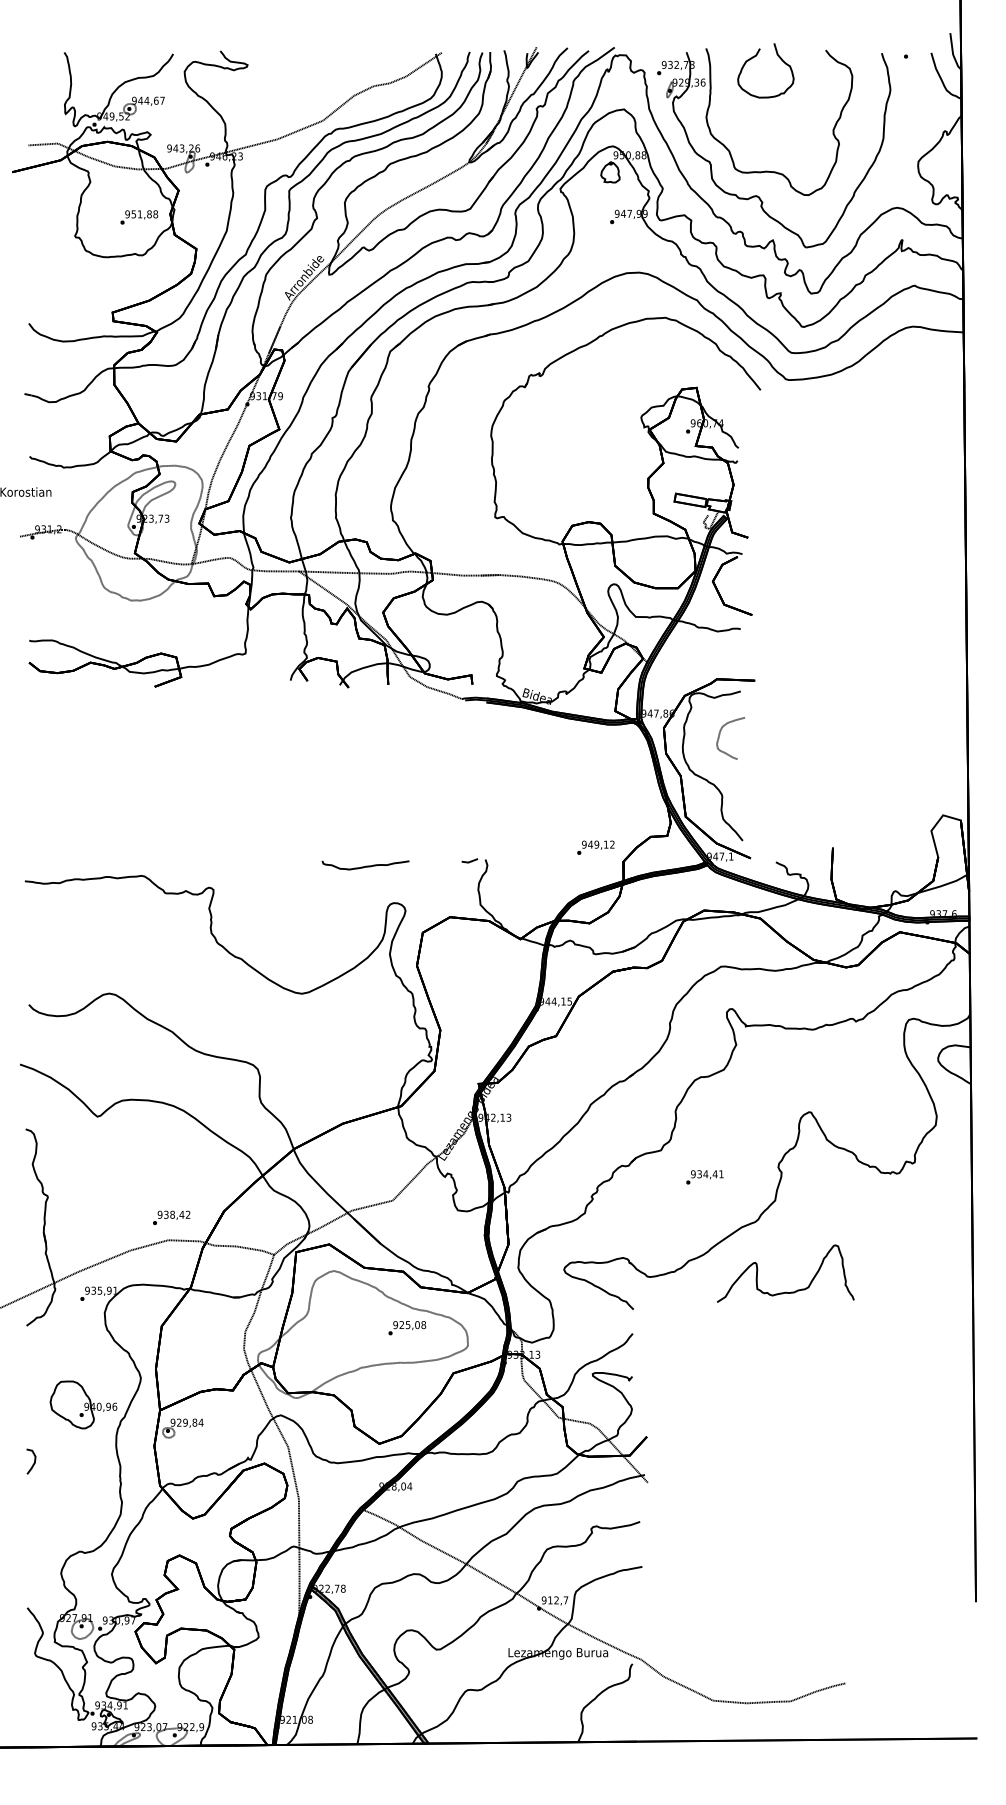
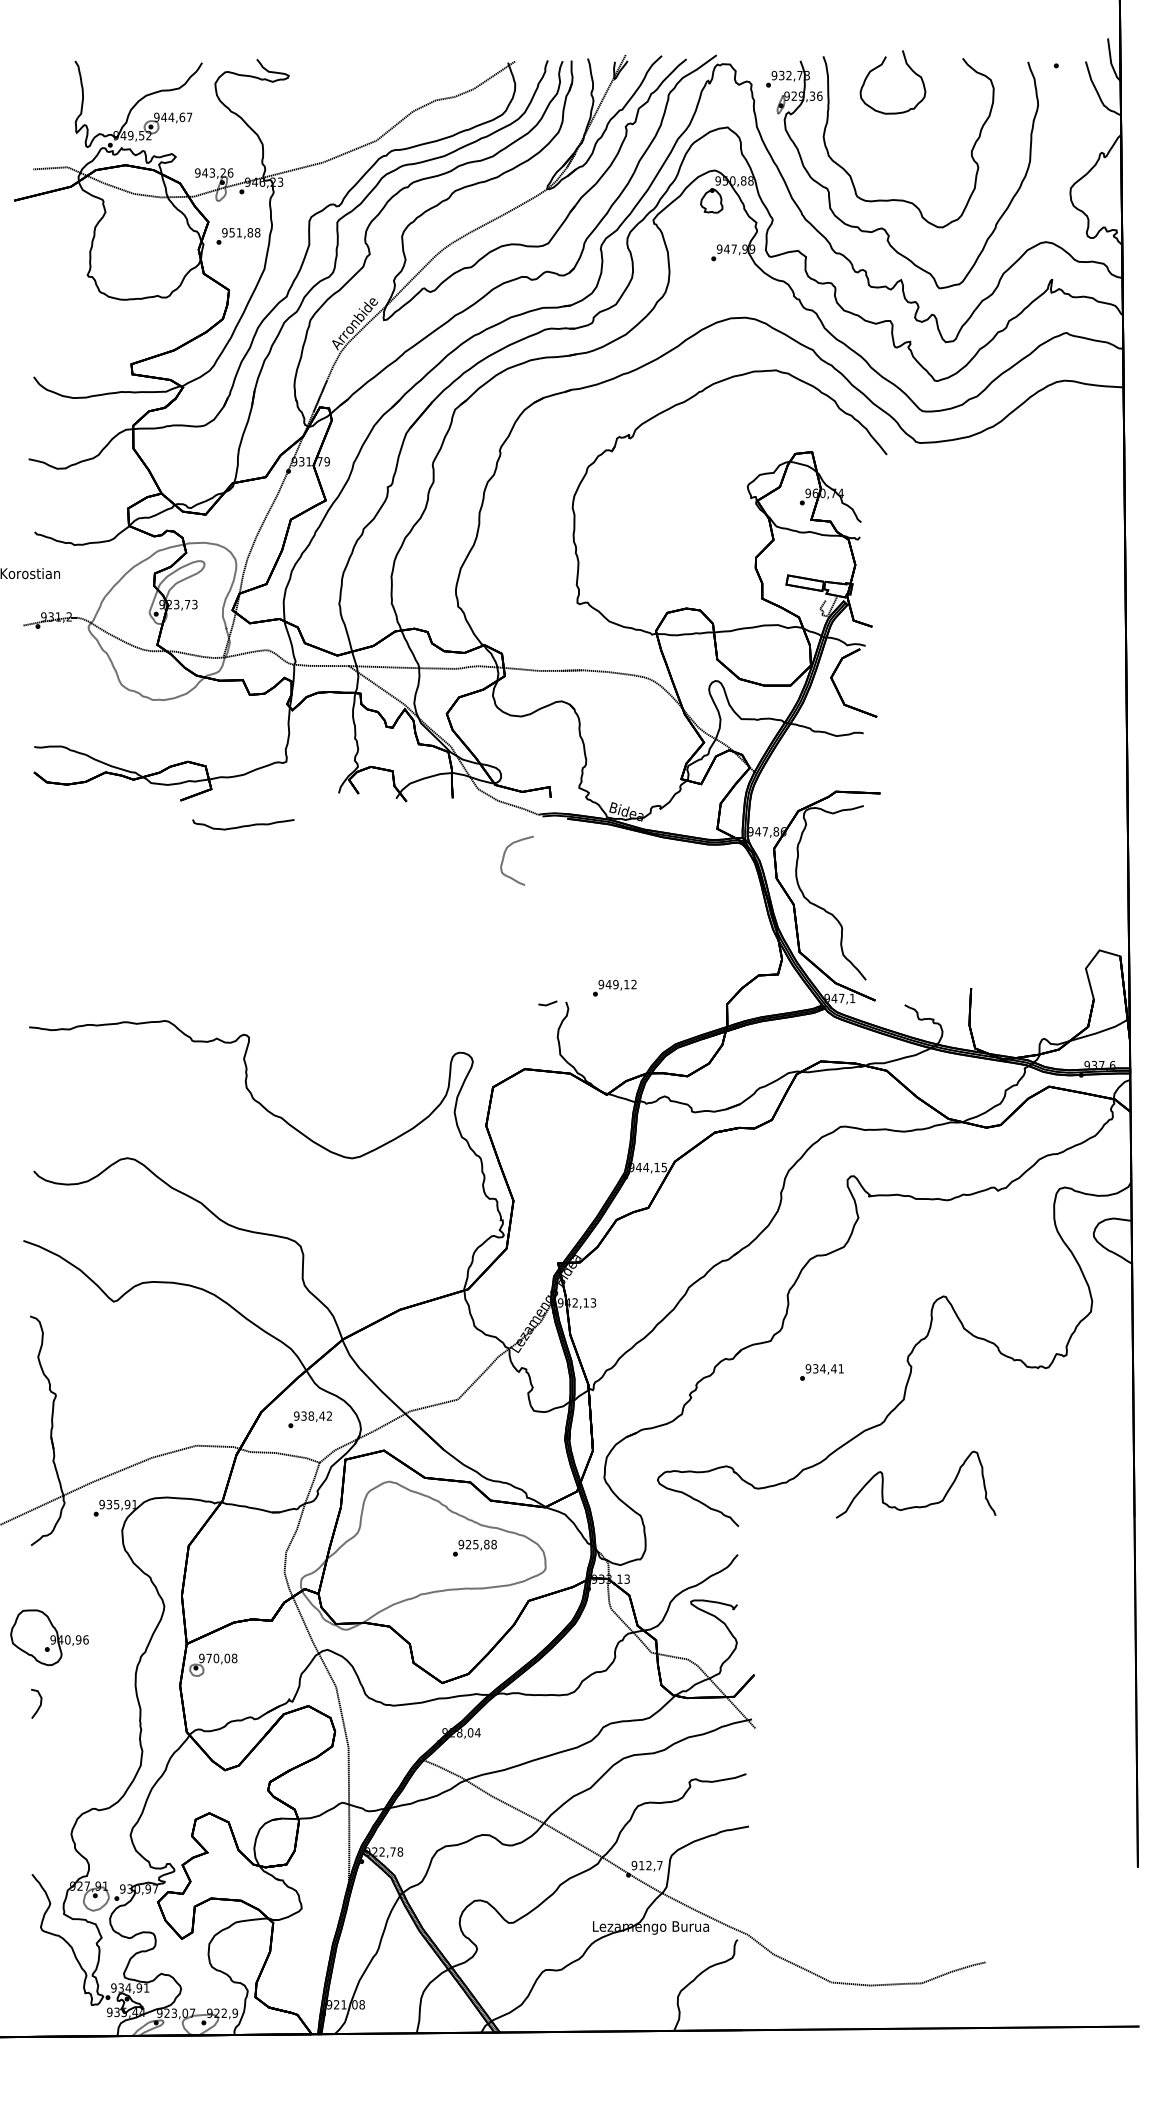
text: (139, 217) -> (238, 236), moved
curve: (720, 736) -> (504, 858), moved
text: (595, 847) -> (614, 987), moved
curve: (365, 866) -> (243, 825), moved
text: (171, 1217) -> (309, 1419), moved
text: (417, 1324) -> (486, 1544), 925,08 -> 925,88
part: (83, 1404) -> (49, 1637), moved
text: (189, 1422) -> (221, 1658), 929,84 -> 970,08

